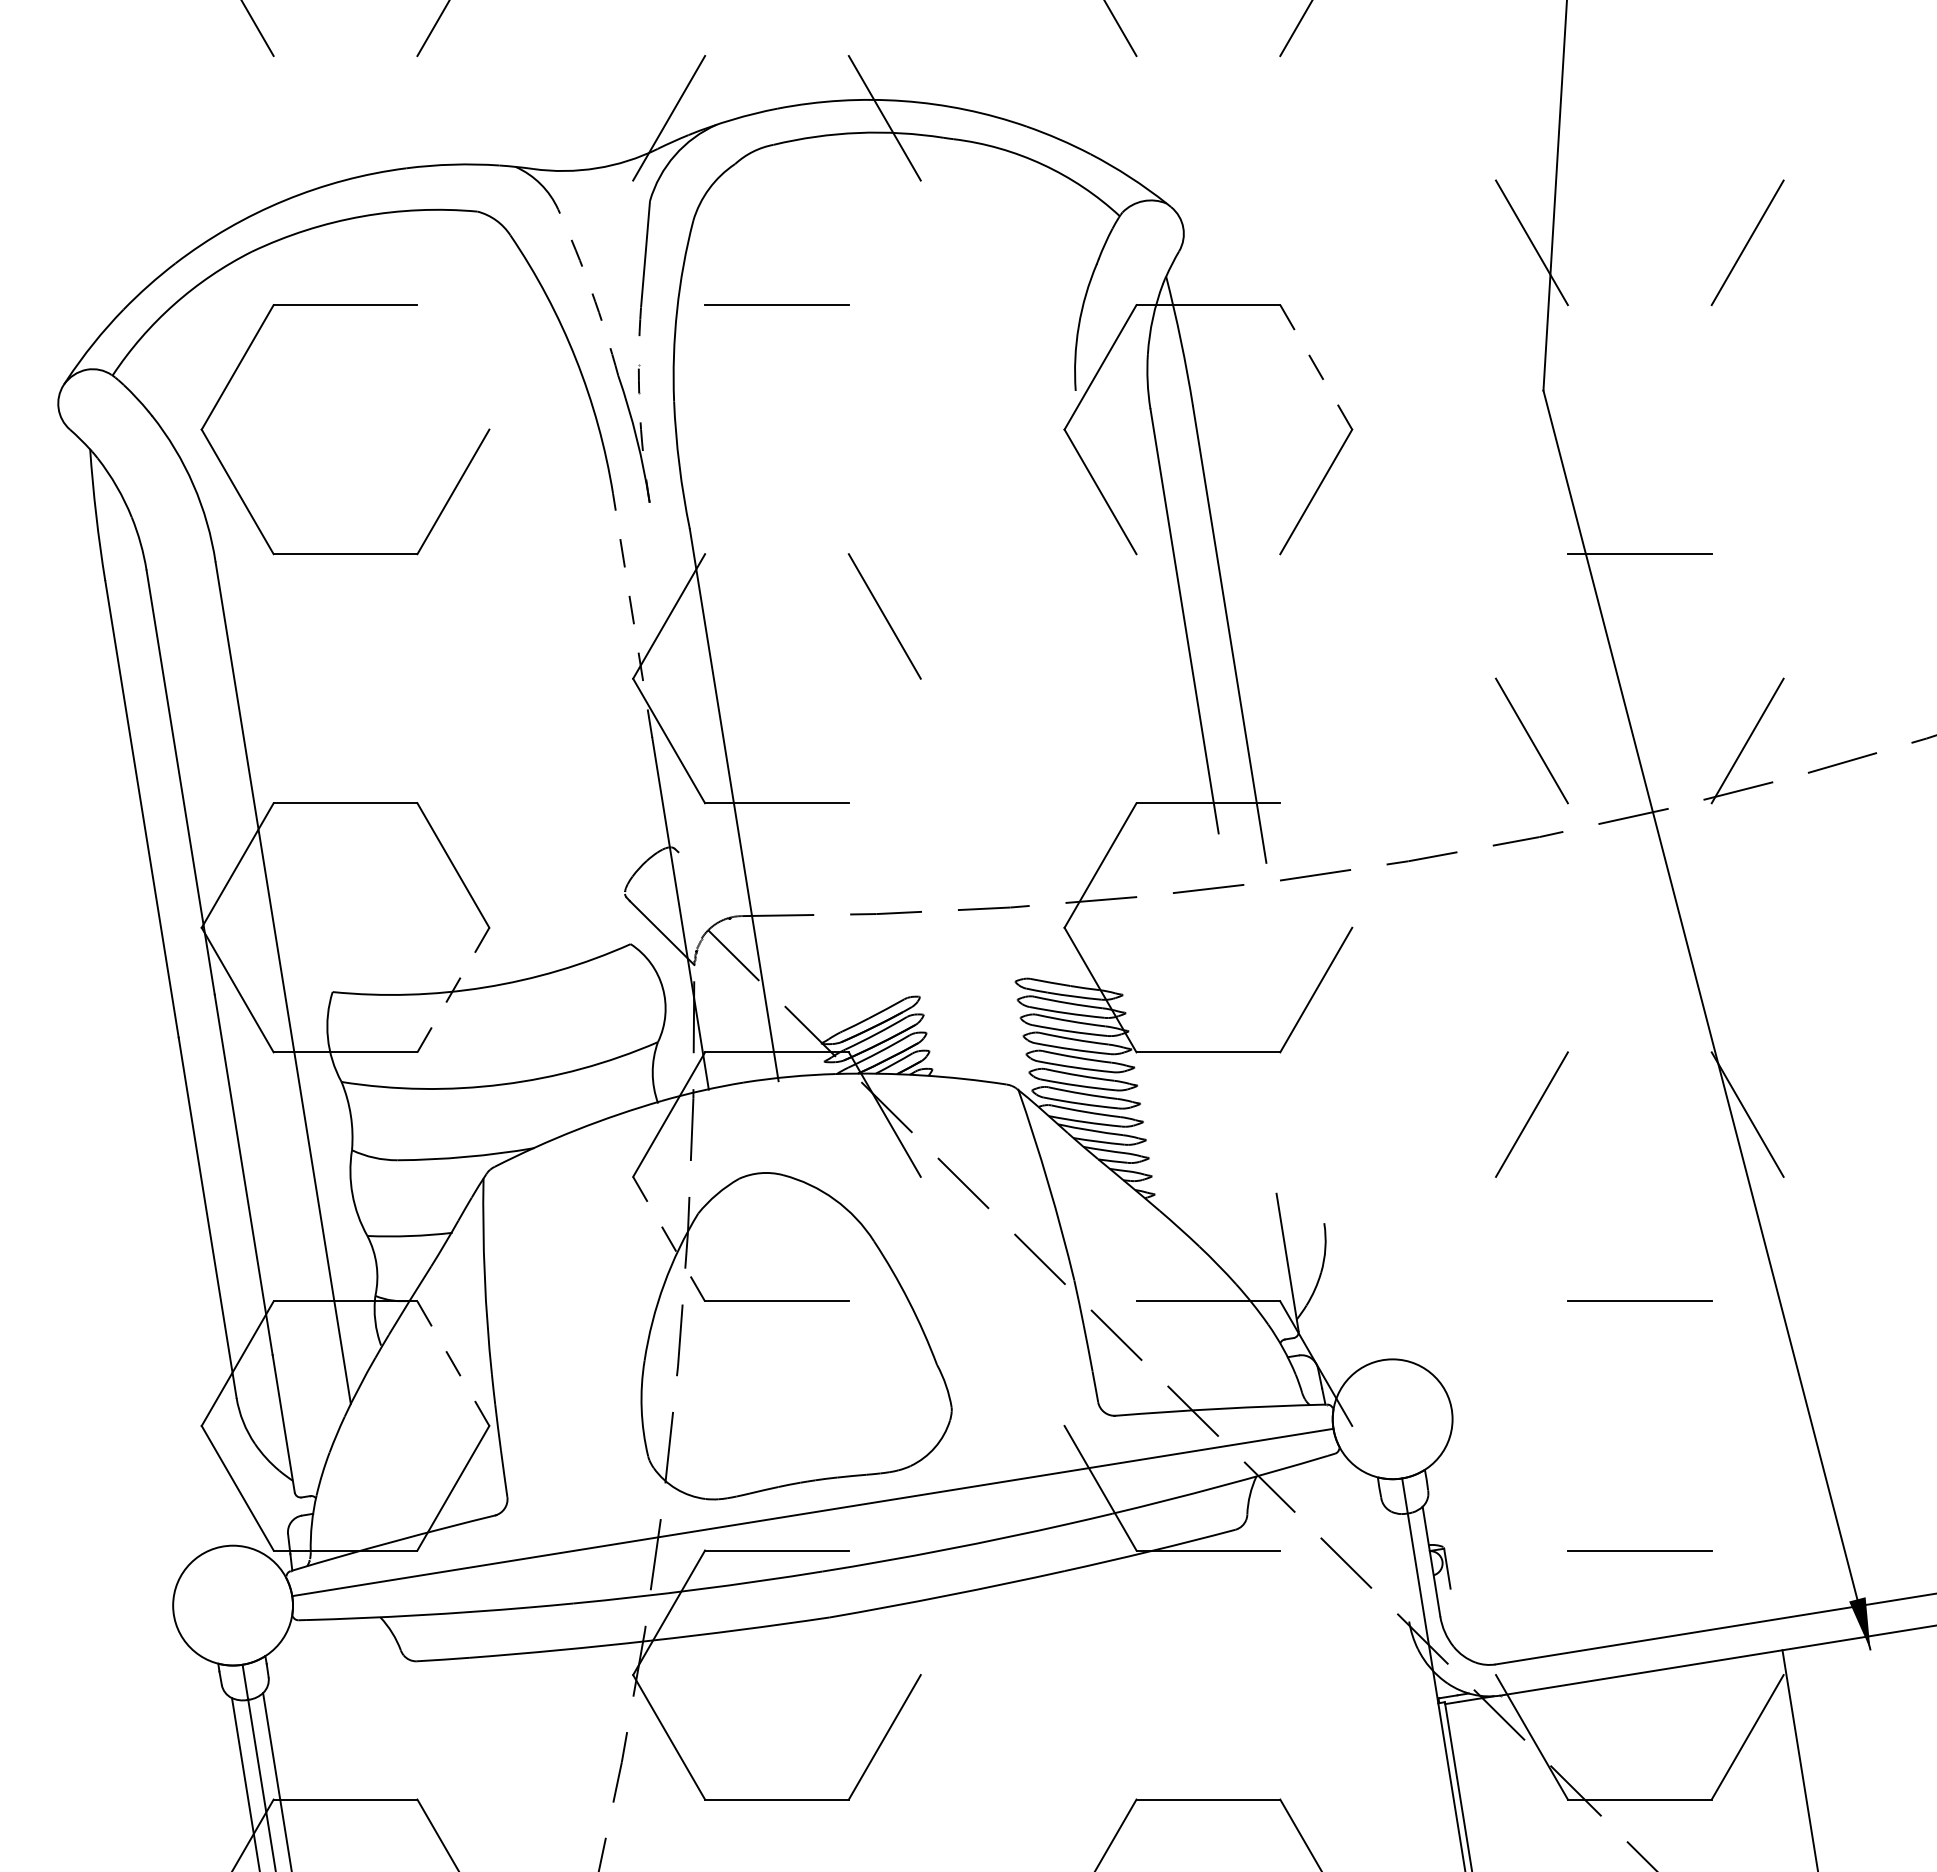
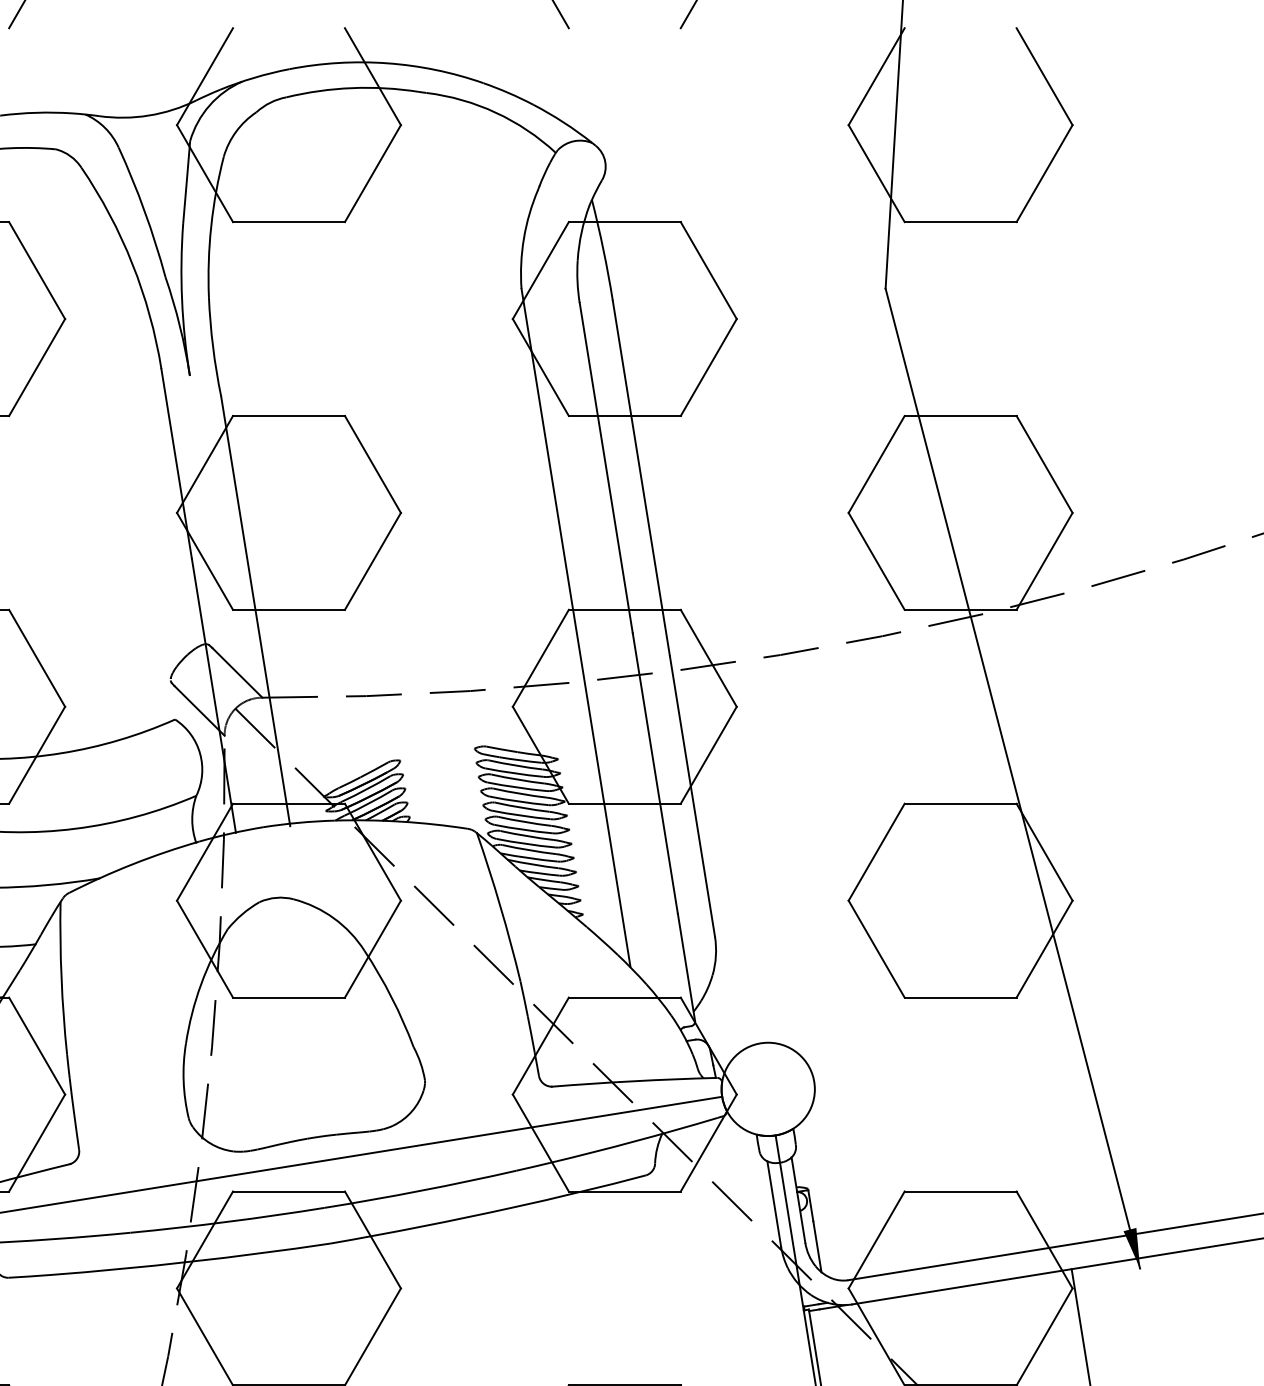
line: (1531, 118) -> (876, 76), added
line: (1747, 118) -> (1044, 76), added
line: (669, 242) -> (205, 173), added
line: (884, 242) -> (372, 173), added
arc: (591, 291) -> (144, 211), dashed -> solid
line: (1639, 305) -> (960, 222), added
line: (453, 367) -> (37, 270), added
line: (1316, 367) -> (708, 270), dashed -> solid
arc: (639, 405) -> (181, 300), dashed -> solid
line: (776, 554) -> (288, 416), added
line: (1208, 554) -> (624, 416), added
line: (632, 615) -> (176, 463), dashed -> solid
line: (1531, 616) -> (876, 464), added
line: (1747, 616) -> (1044, 464), added
line: (884, 740) -> (372, 561), added
line: (1639, 803) -> (960, 610), added
line: (1145, 825) -> (575, 627), added
line: (1316, 865) -> (708, 658), added
line: (710, 884) -> (237, 673), added
line: (453, 990) -> (37, 755), dashed -> solid
line: (1247, 1013) -> (655, 773), added
line: (1295, 1042) -> (692, 796), added
line: (1639, 1052) -> (960, 803), added
line: (884, 1238) -> (372, 948), added
line: (1531, 1238) -> (876, 948), added
line: (1747, 1238) -> (1044, 948), added
line: (669, 1239) -> (205, 949), dashed -> solid
line: (453, 1363) -> (37, 1045), dashed -> solid
line: (1100, 1363) -> (540, 1045), added
line: (1316, 1487) -> (708, 1142), added
line: (1400, 1566) -> (774, 1203), added
line: (884, 1612) -> (372, 1239), added
line: (1531, 1612) -> (876, 1239), added
line: (1747, 1612) -> (1044, 1239), added
line: (1455, 1621) -> (817, 1246), added

